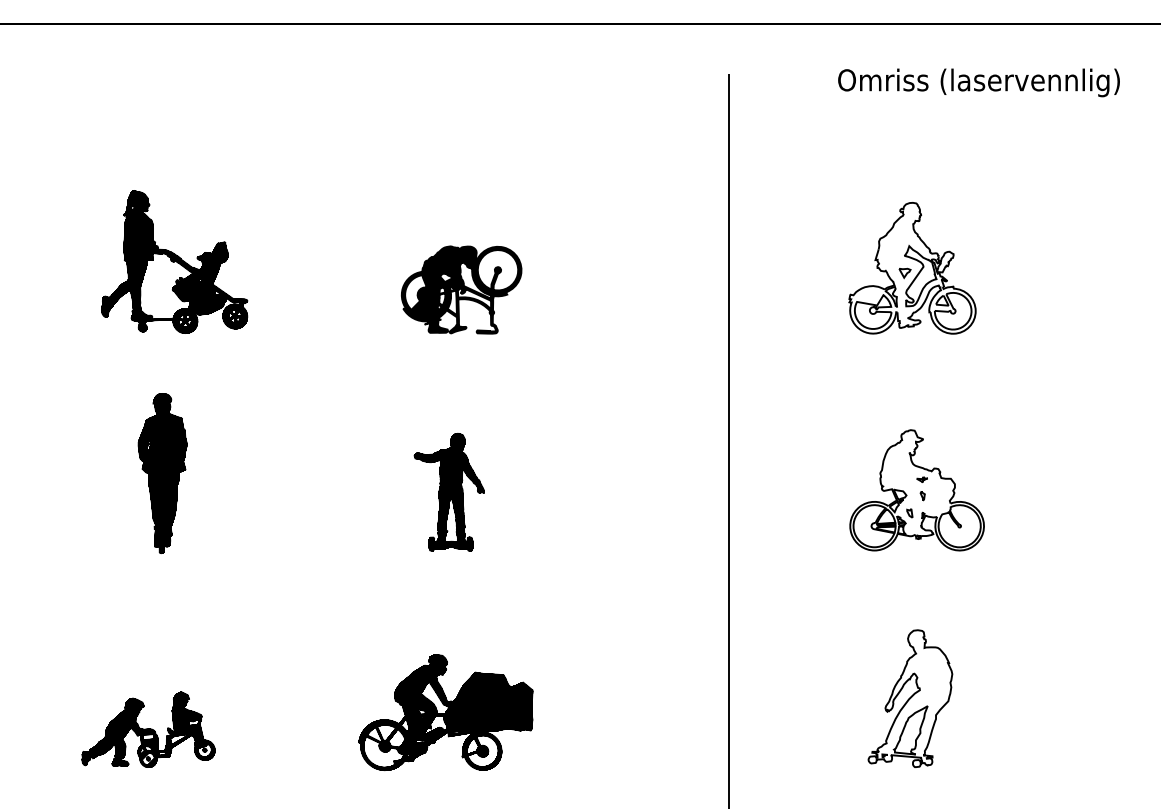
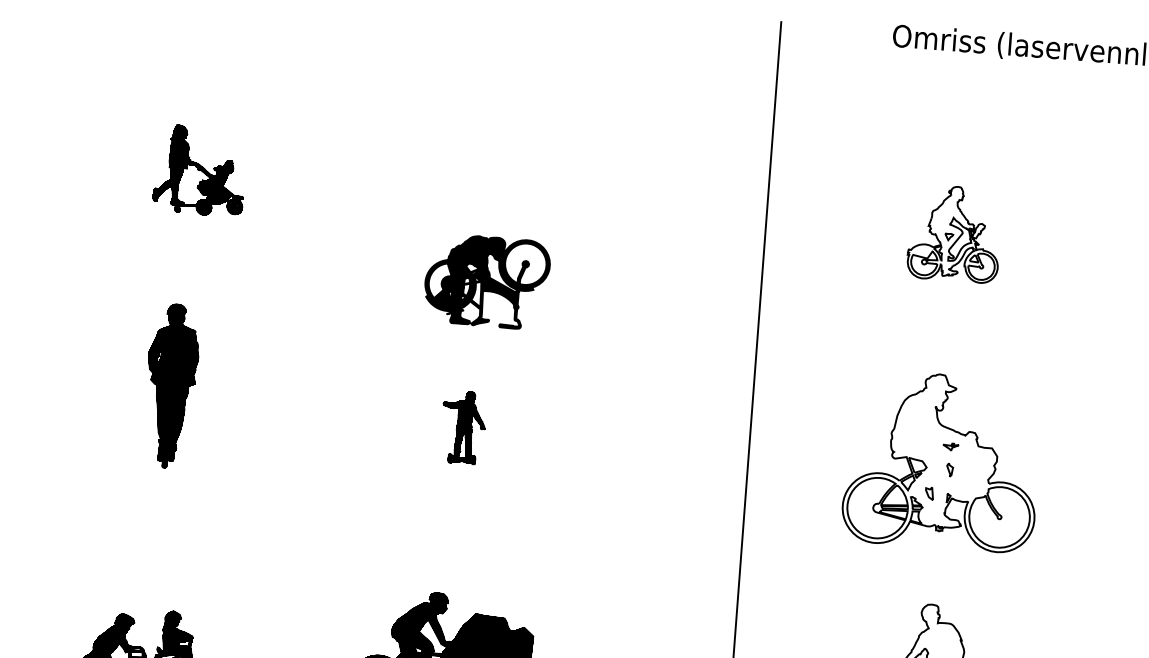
part: (174, 261) -> (199, 170), size x0.6
part: (912, 268) -> (954, 233), size x0.7
part: (461, 289) -> (486, 281), moved
part: (916, 490) -> (941, 461), size x1.4
part: (448, 492) -> (462, 427), size x0.6

